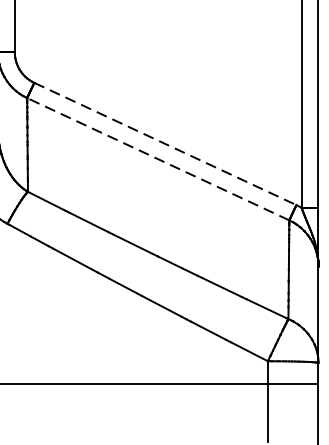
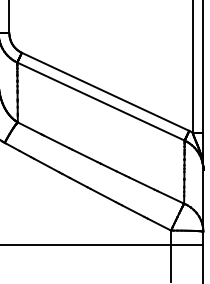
line: (166, 144) -> (106, 92), dashed -> solid
line: (157, 159) -> (100, 101), dashed -> solid

